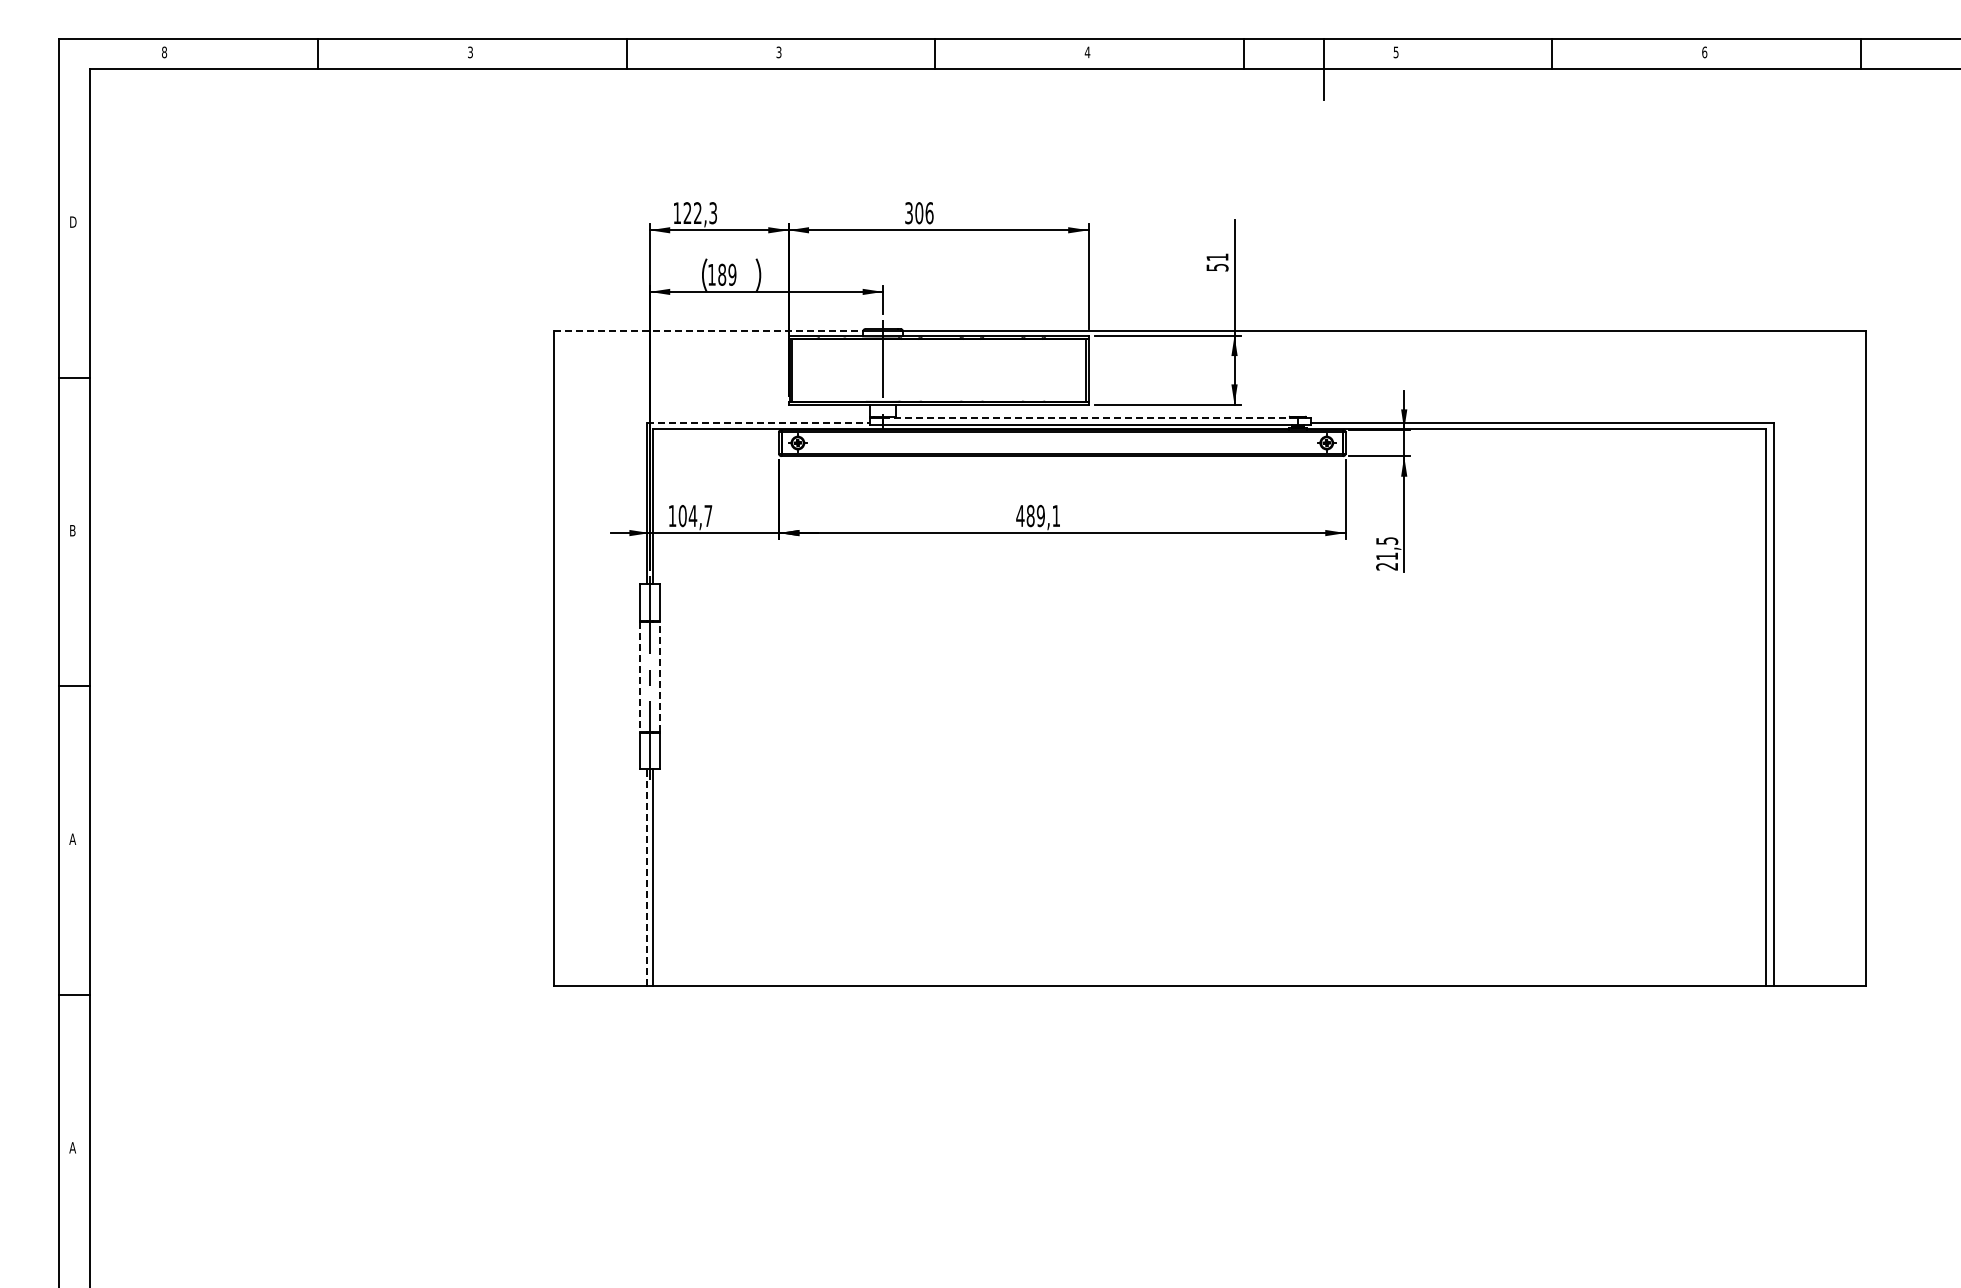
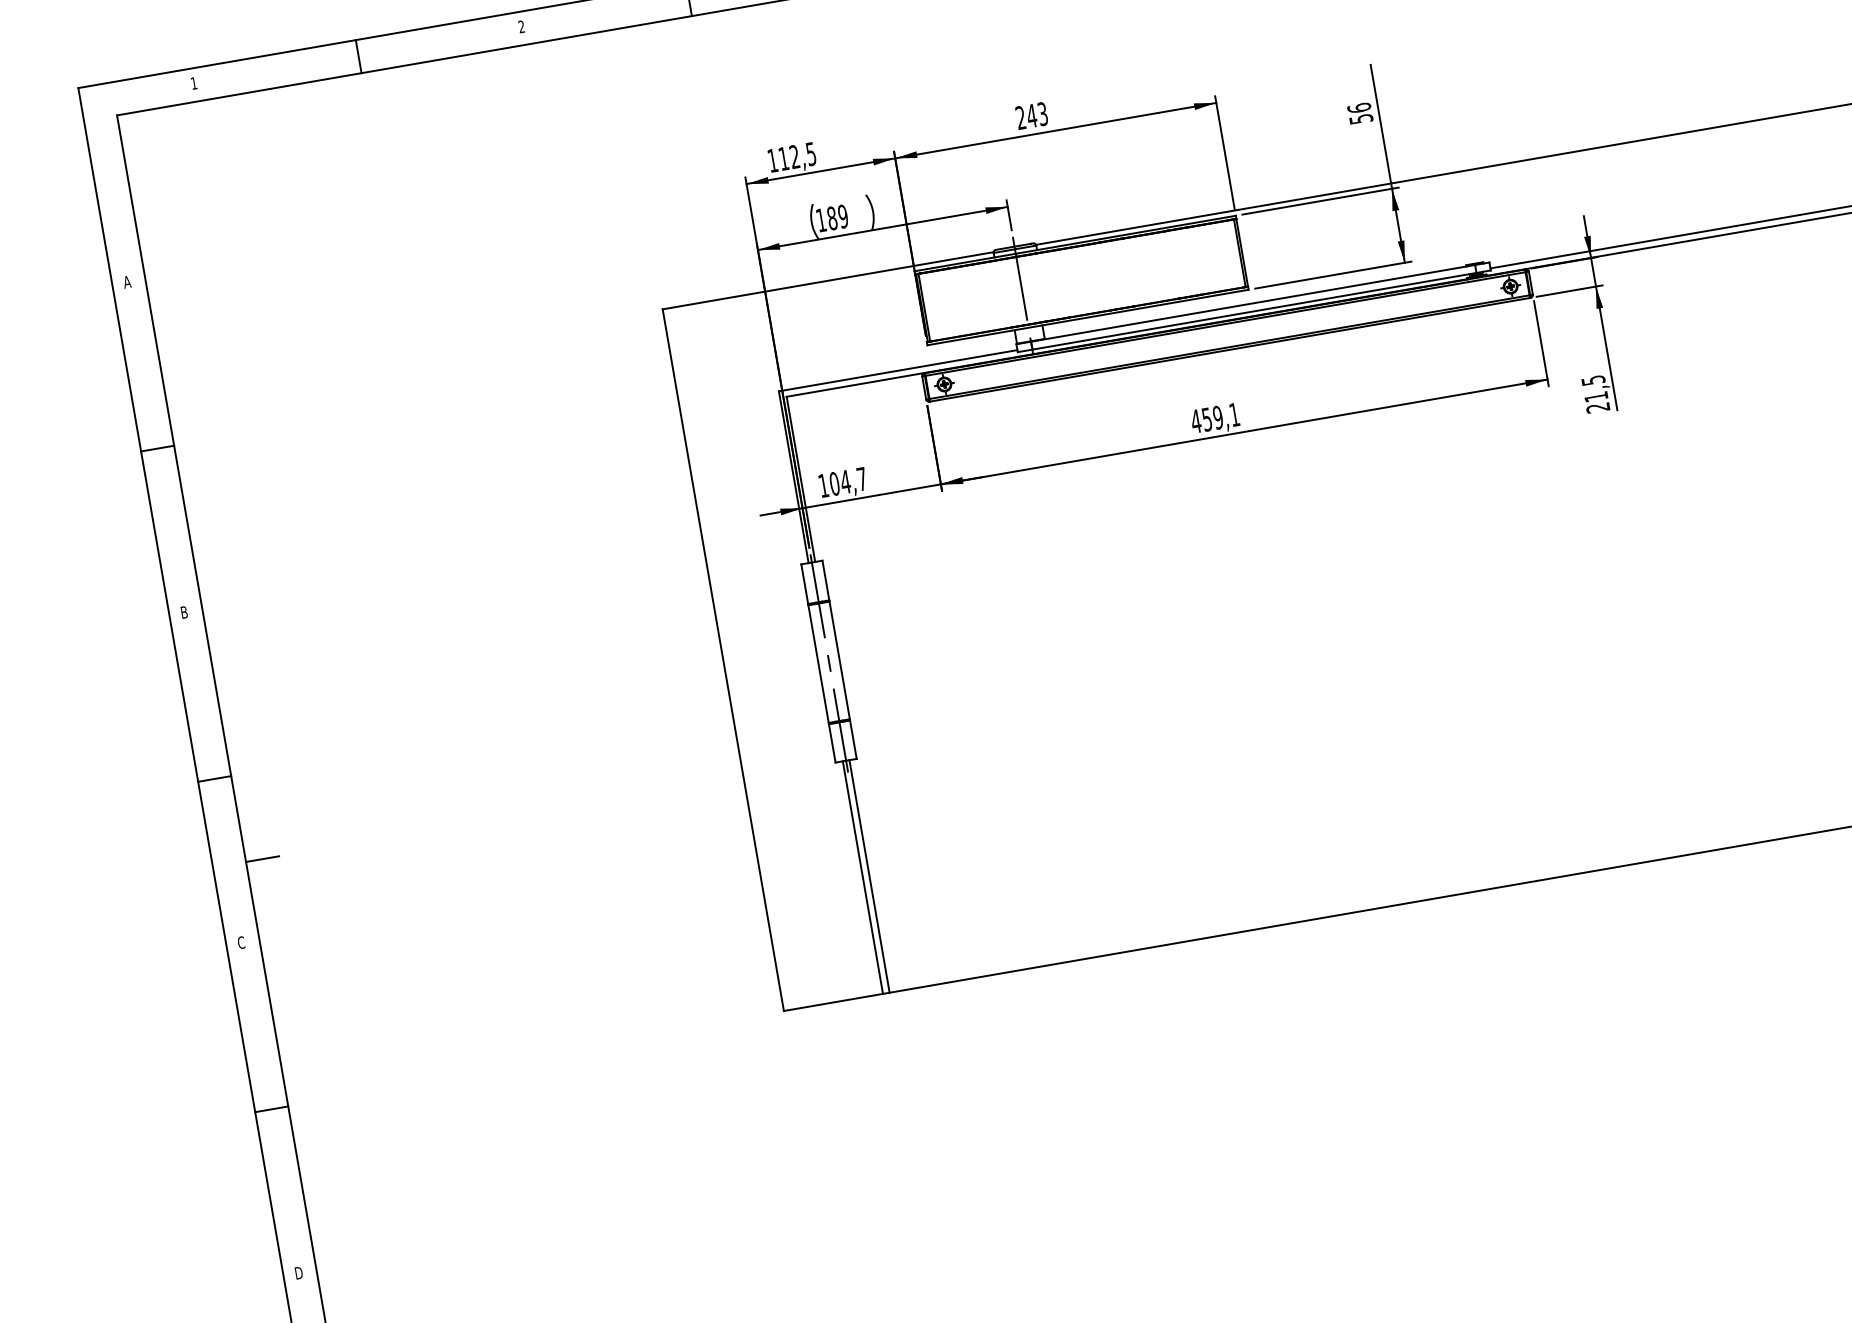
text: (164, 52) -> (194, 83), 8 -> 1
text: (470, 52) -> (521, 26), 3 -> 2
text: (699, 212) -> (796, 155), 122,3 -> 112,5
text: (919, 213) -> (1032, 116), 306 -> 243
text: (72, 221) -> (126, 281), D -> A
text: (1217, 257) -> (1359, 108), 51 -> 56
line: (708, 330) -> (827, 280), dashed -> solid
line: (1091, 417) -> (1254, 302), dashed -> solid
line: (758, 423) -> (898, 370), dashed -> solid
text: (1030, 515) -> (1206, 419), 489,1 -> 459,1
line: (639, 676) -> (818, 663), dashed -> solid
line: (659, 676) -> (839, 660), dashed -> solid
line: (104, 766) -> (261, 859), added
text: (72, 839) -> (241, 943), A -> C
line: (646, 877) -> (862, 877), dashed -> solid
text: (72, 1147) -> (298, 1272), A -> D

